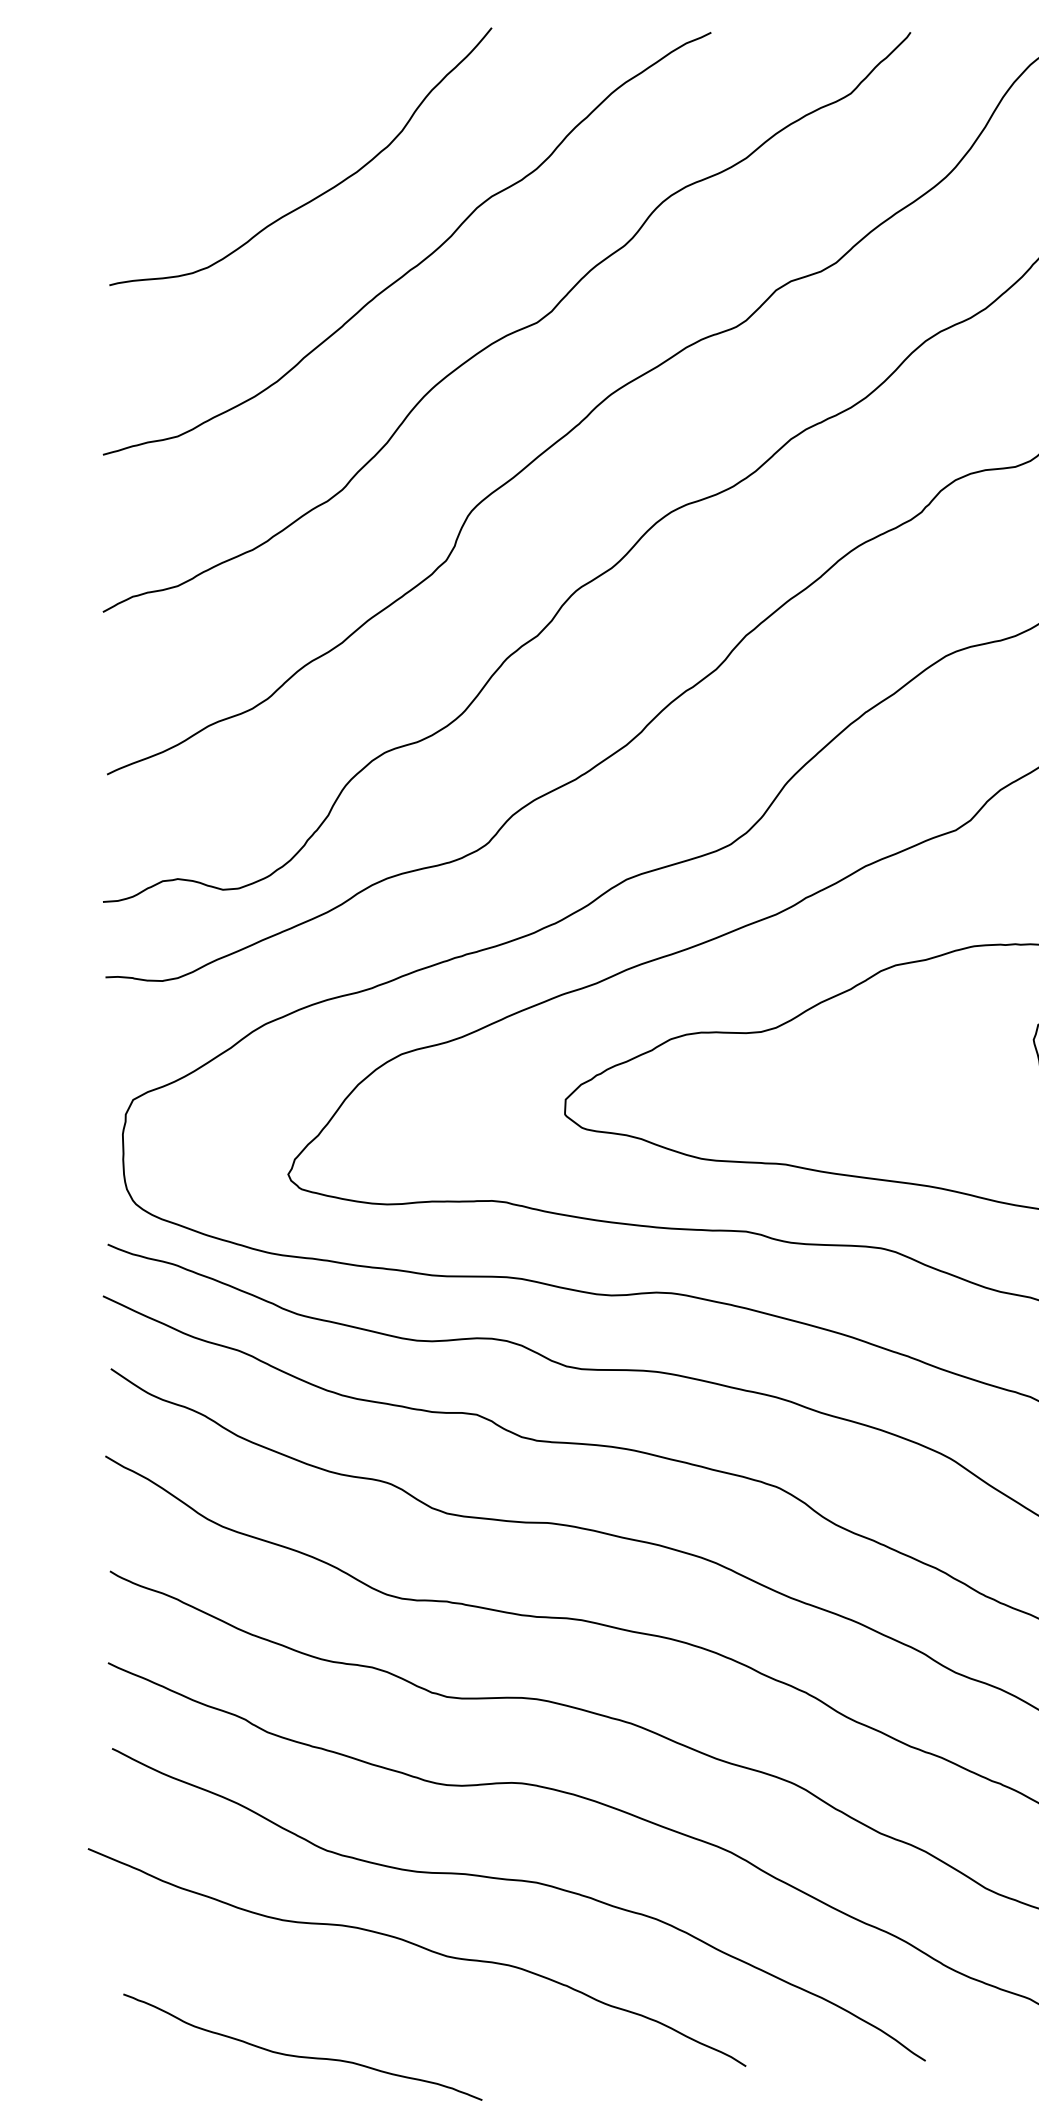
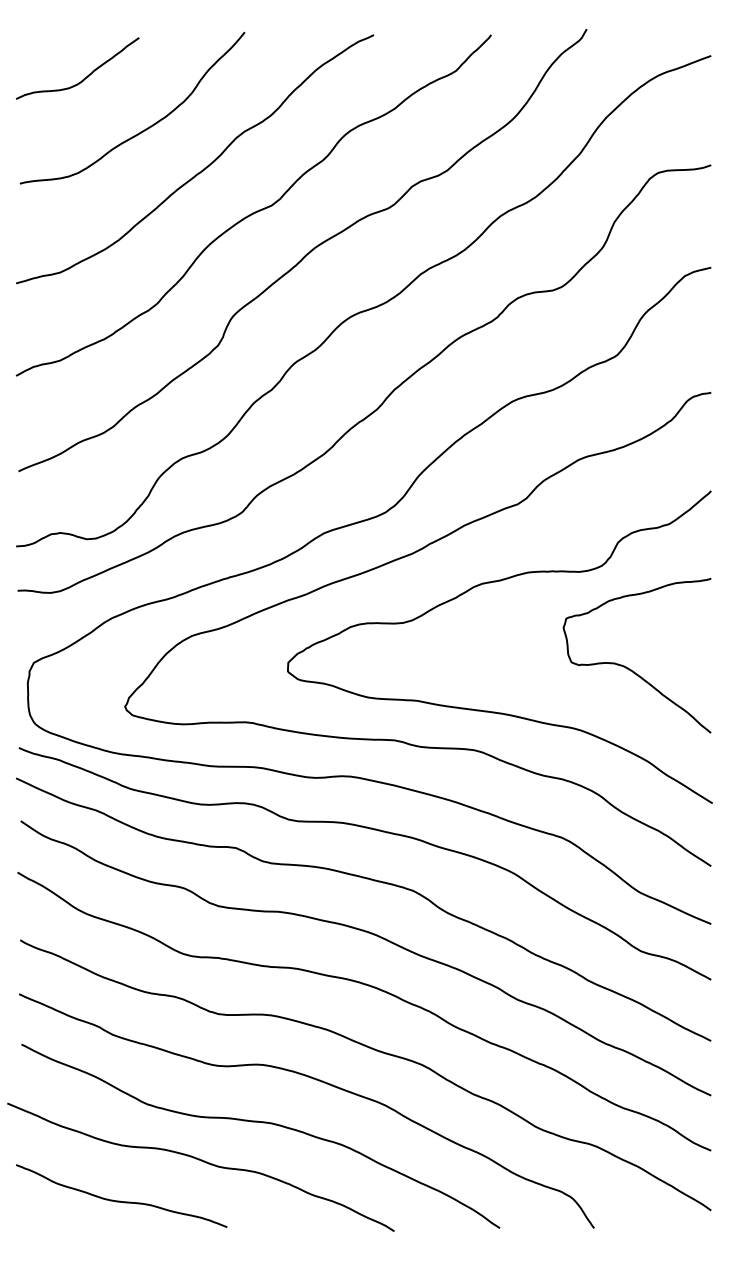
curve: (217, 106) -> (83, 78), added
curve: (300, 2054) -> (120, 1200), moved

